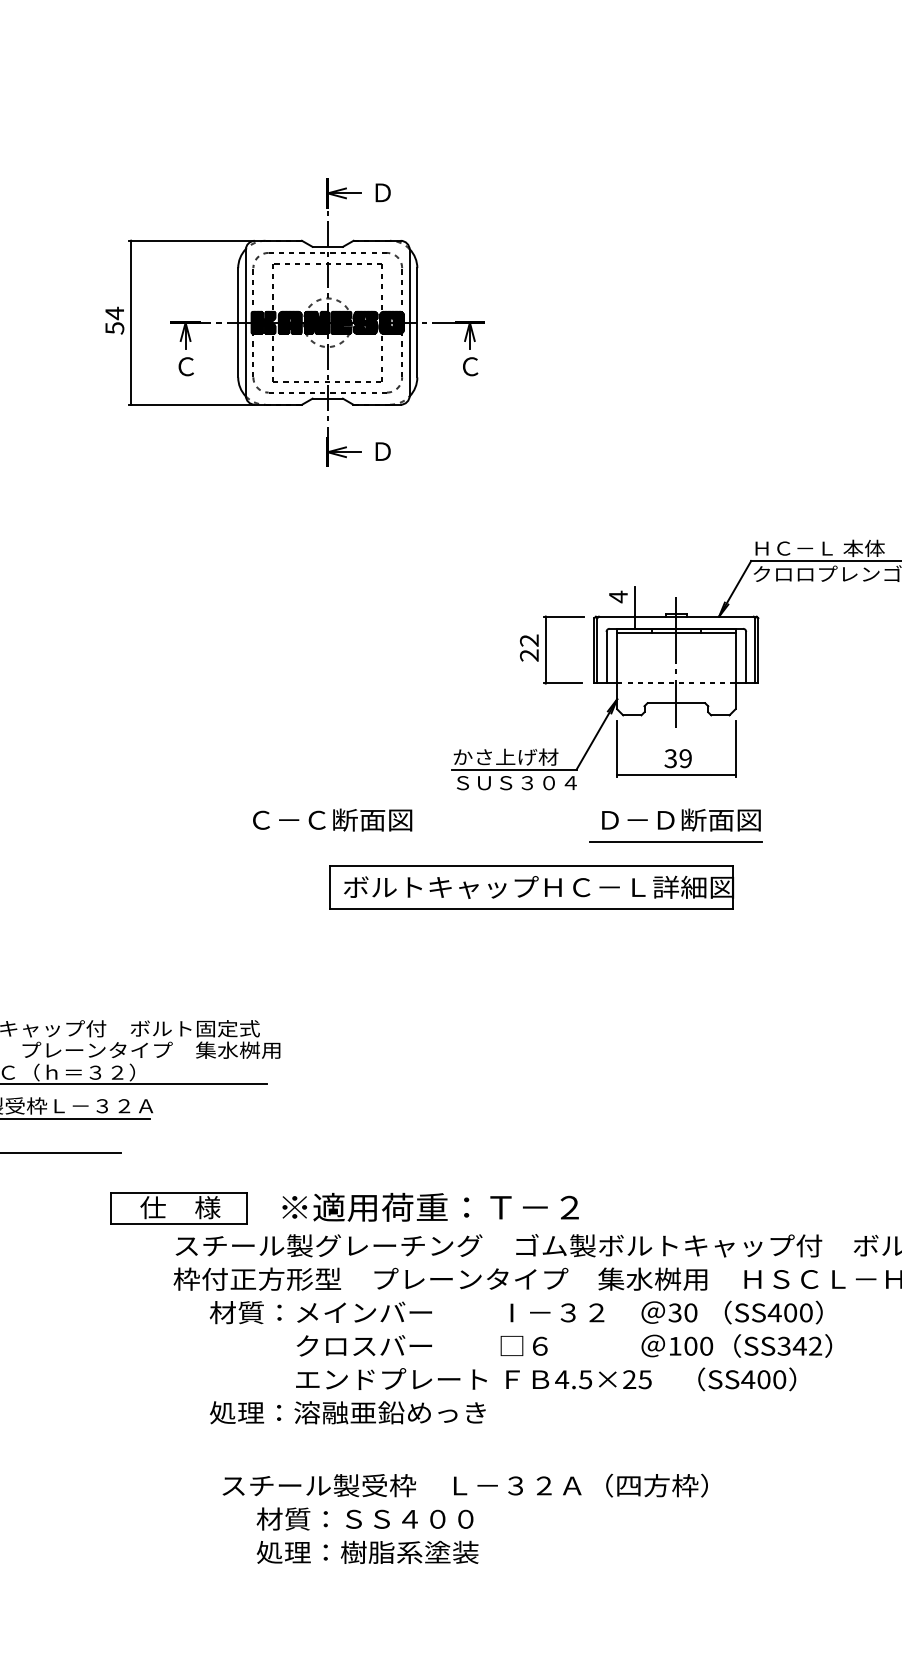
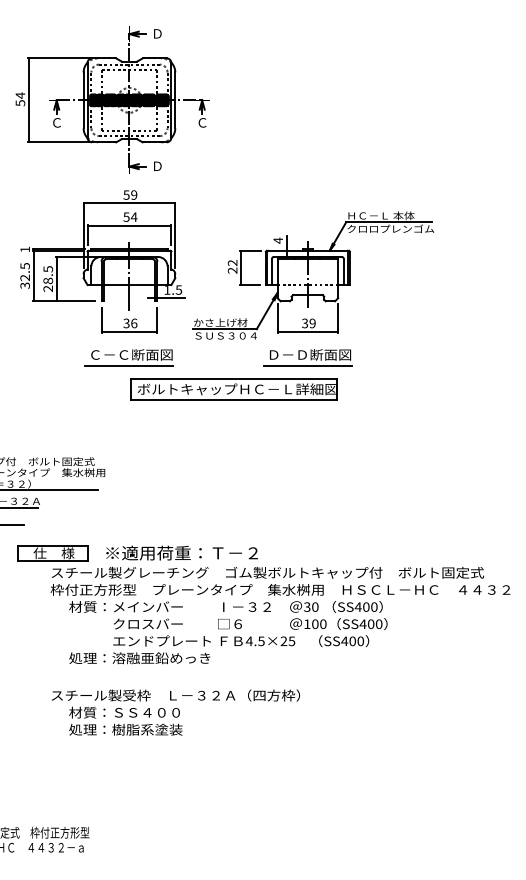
part: (275, 637) -> (102, 261), added
line: (327, 842) -> (129, 366), added
text: (798, 1346) -> (370, 624), SS342 -> SS400
text: (464, 1518) -> (175, 712), moved

